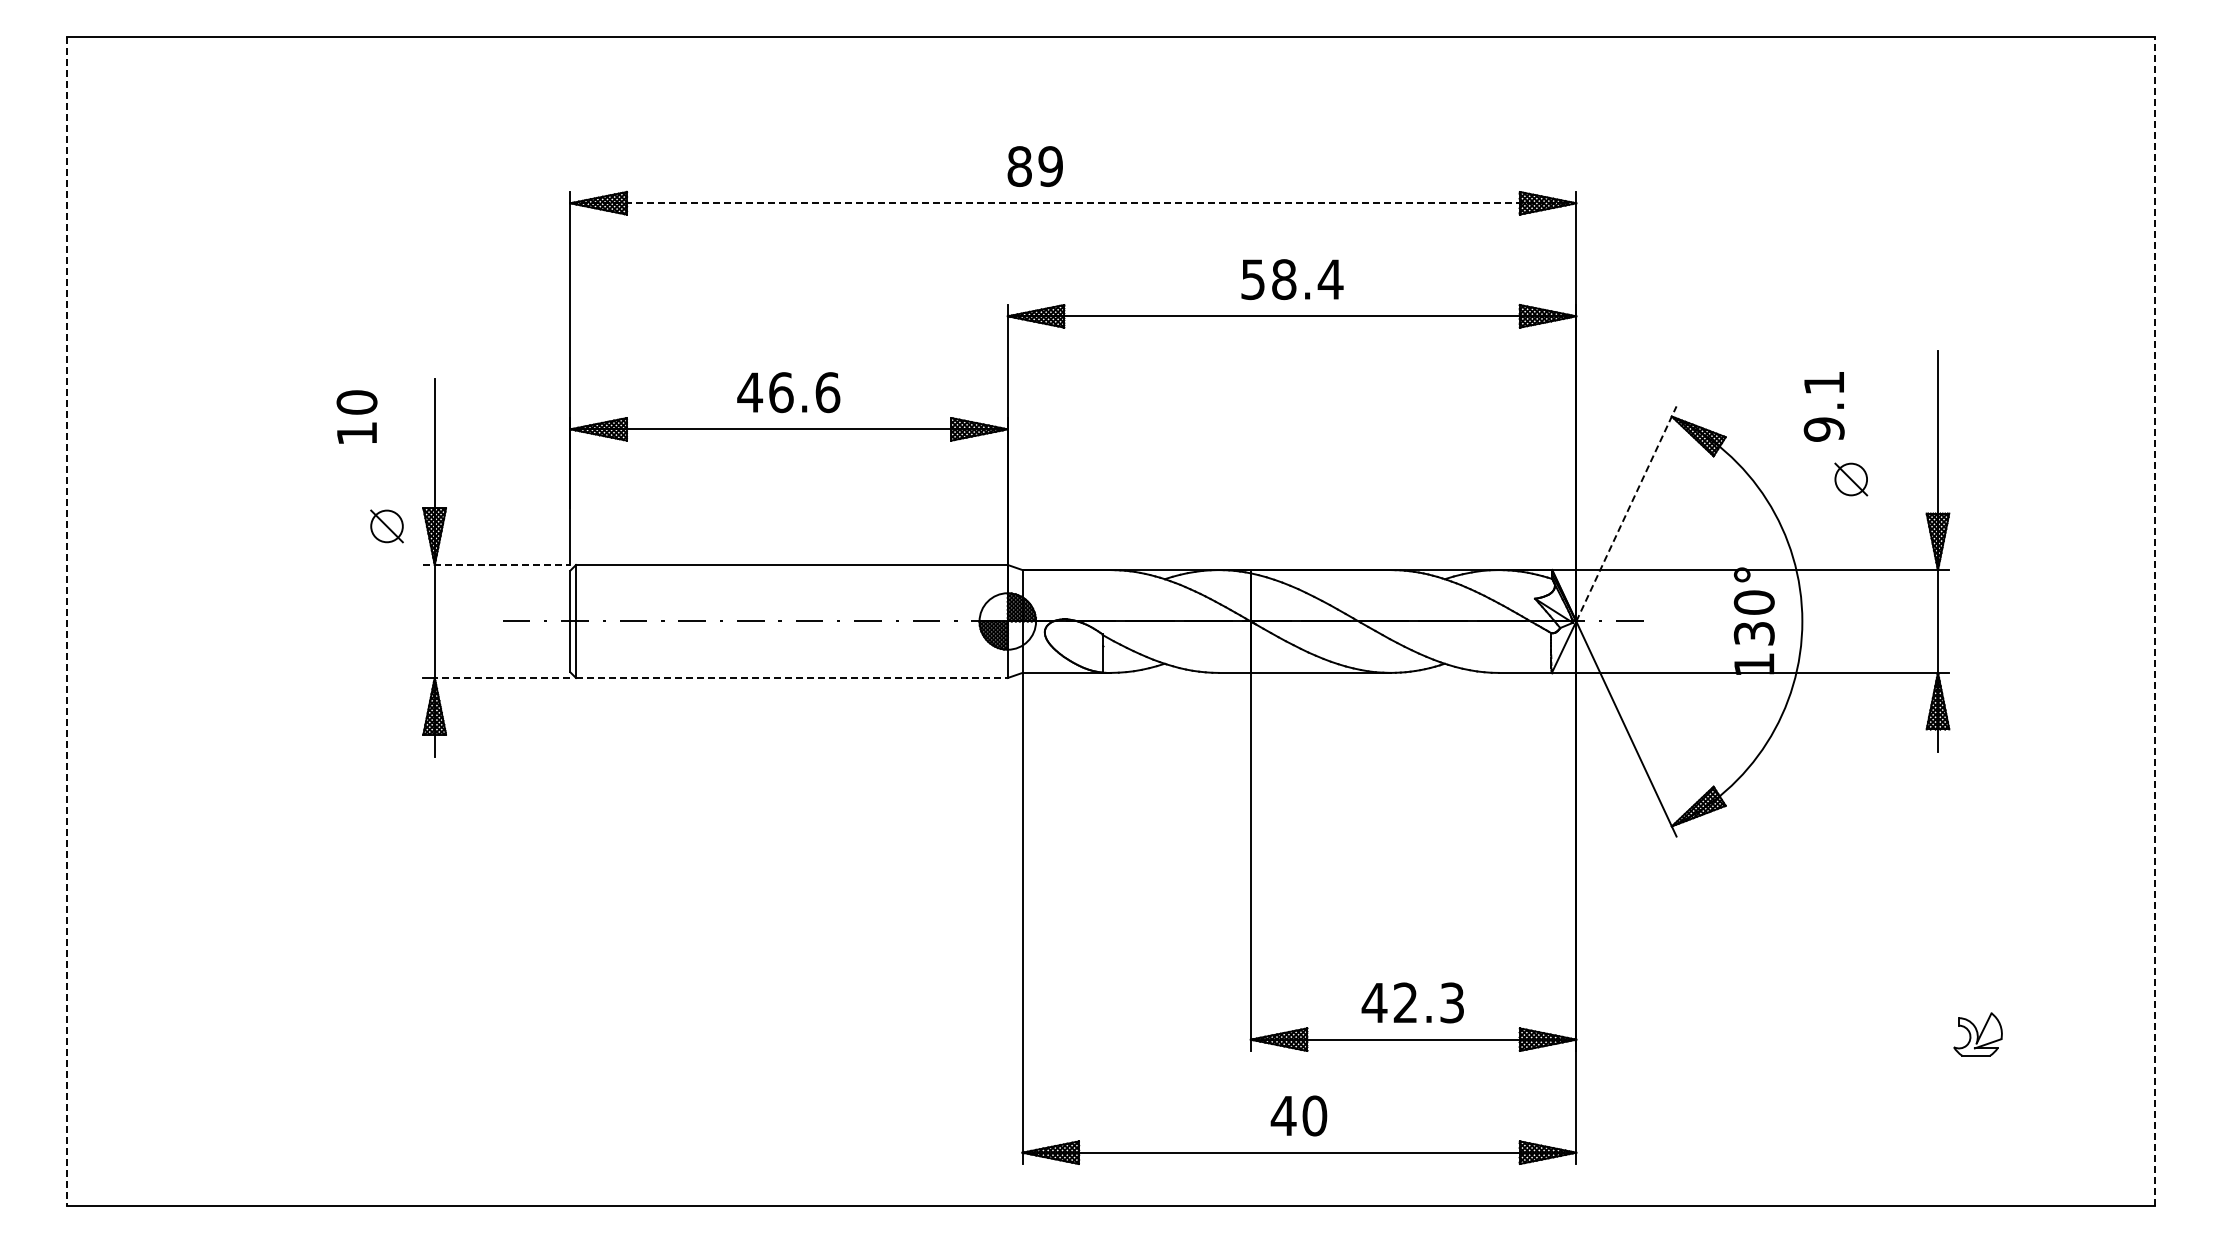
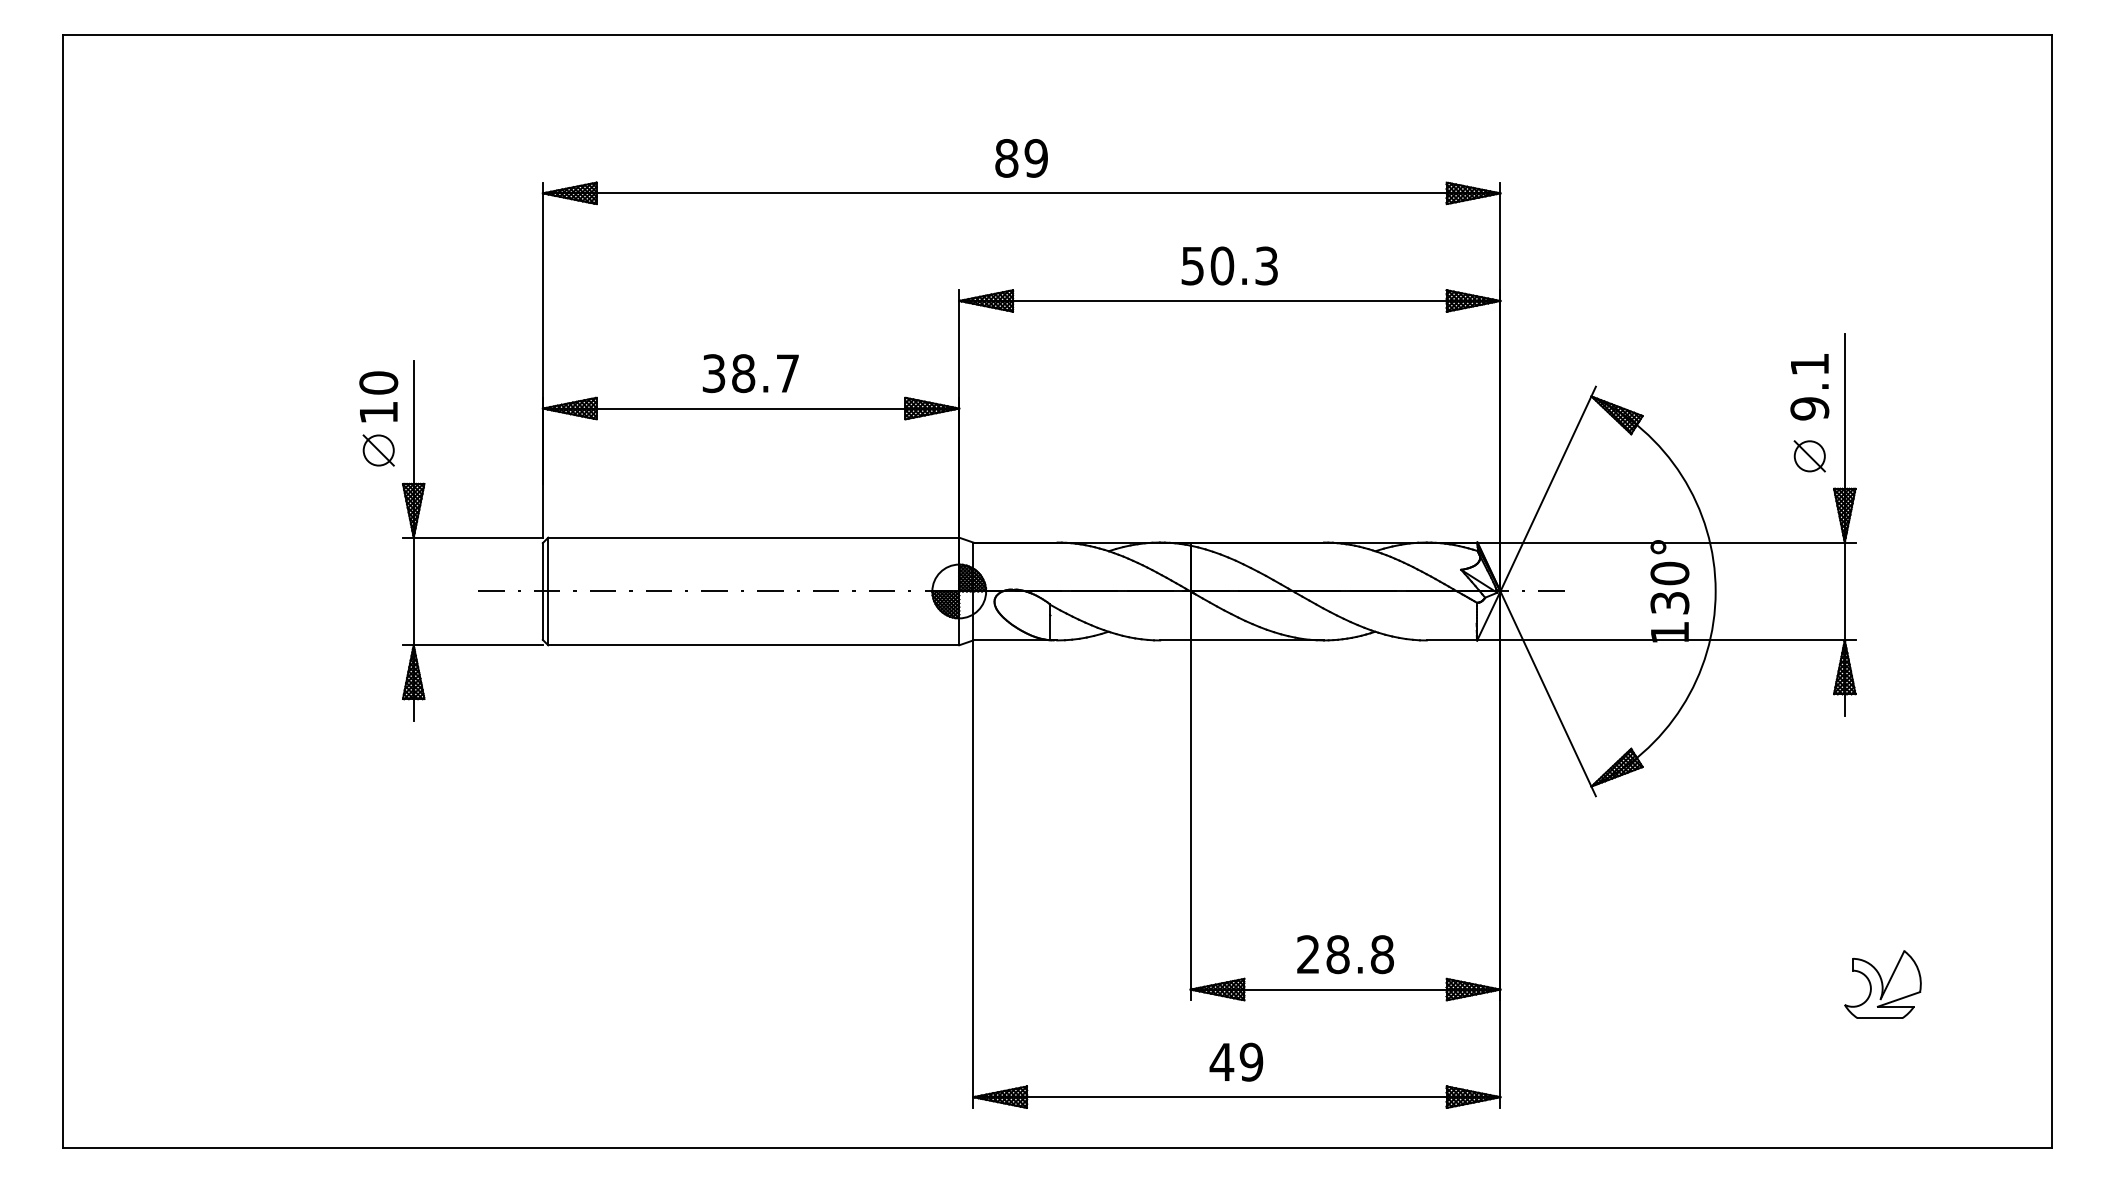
text: (1034, 166) -> (1020, 158), moved
line: (1073, 203) -> (1021, 193), dashed -> solid
text: (1307, 279) -> (1244, 265), 58.4 -> 50.3
text: (788, 392) -> (750, 373), 46.6 -> 38.7
text: (1823, 406) -> (1809, 386), moved
text: (356, 416) -> (378, 396), moved
part: (1851, 479) -> (1810, 456), moved
line: (1626, 513) -> (1548, 488), dashed -> solid
part: (386, 526) -> (378, 450), moved
line: (497, 564) -> (473, 537), dashed -> solid
line: (66, 621) -> (63, 591), dashed -> solid
line: (2155, 621) -> (2051, 591), dashed -> solid
line: (502, 678) -> (478, 645), dashed -> solid
line: (791, 678) -> (753, 645), dashed -> solid
text: (1412, 1002) -> (1344, 954), 42.3 -> 28.8
part: (1977, 1034) -> (1882, 984), size x1.67
text: (1314, 1115) -> (1251, 1061), 40 -> 49

